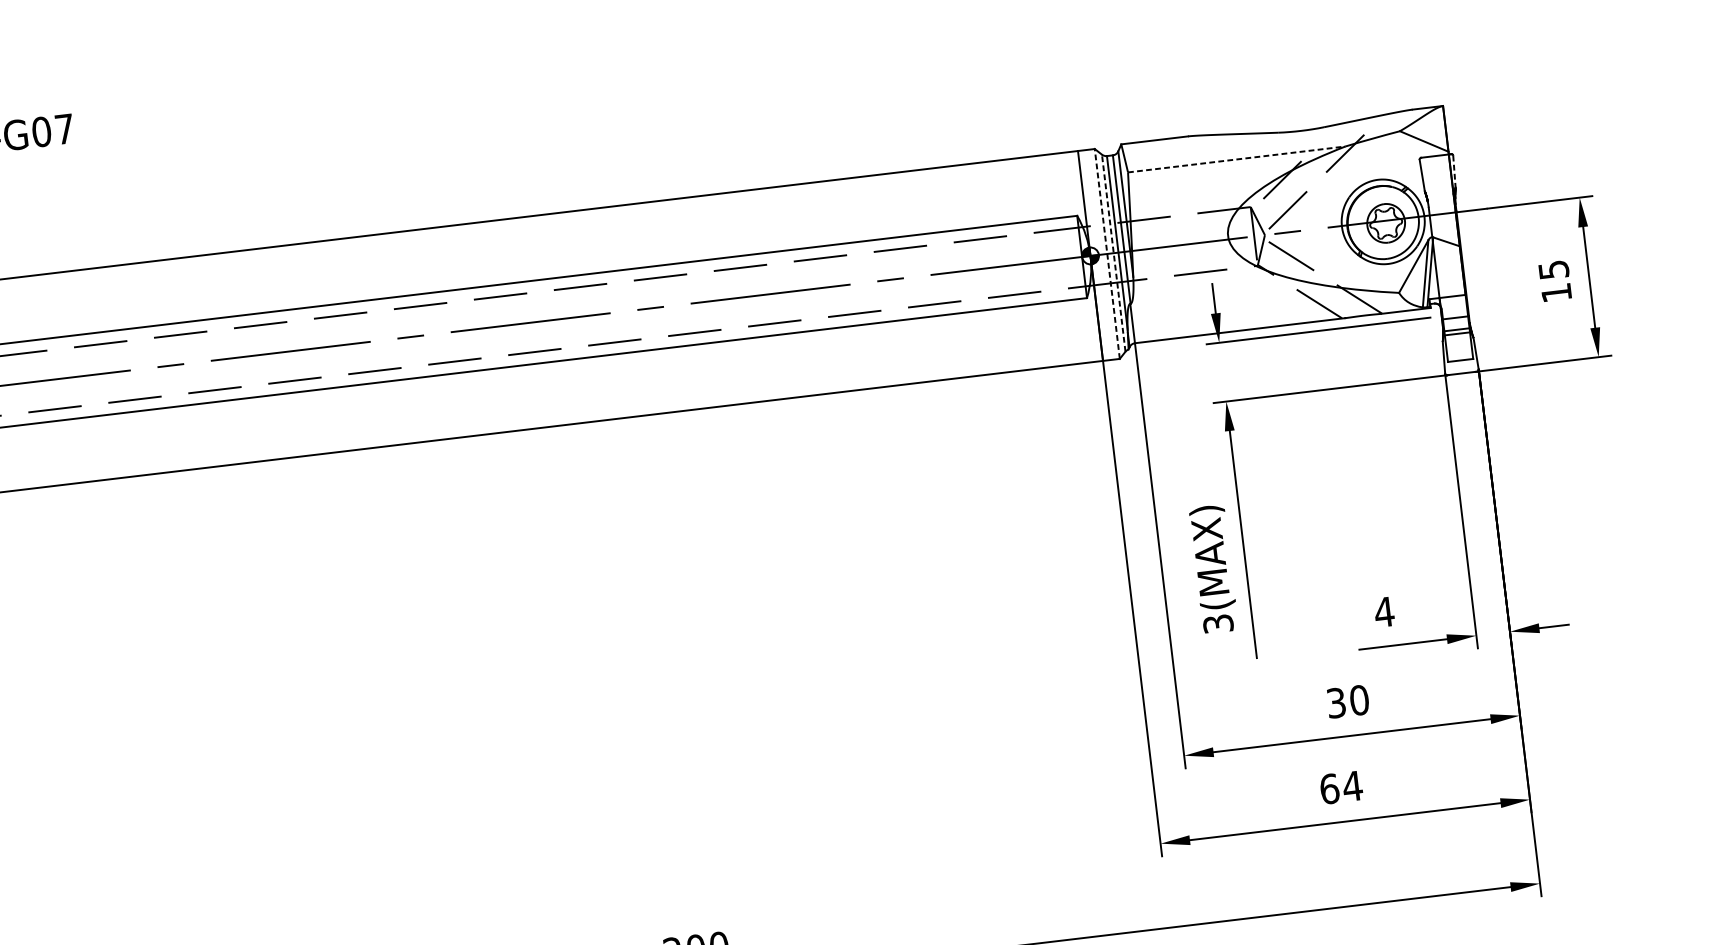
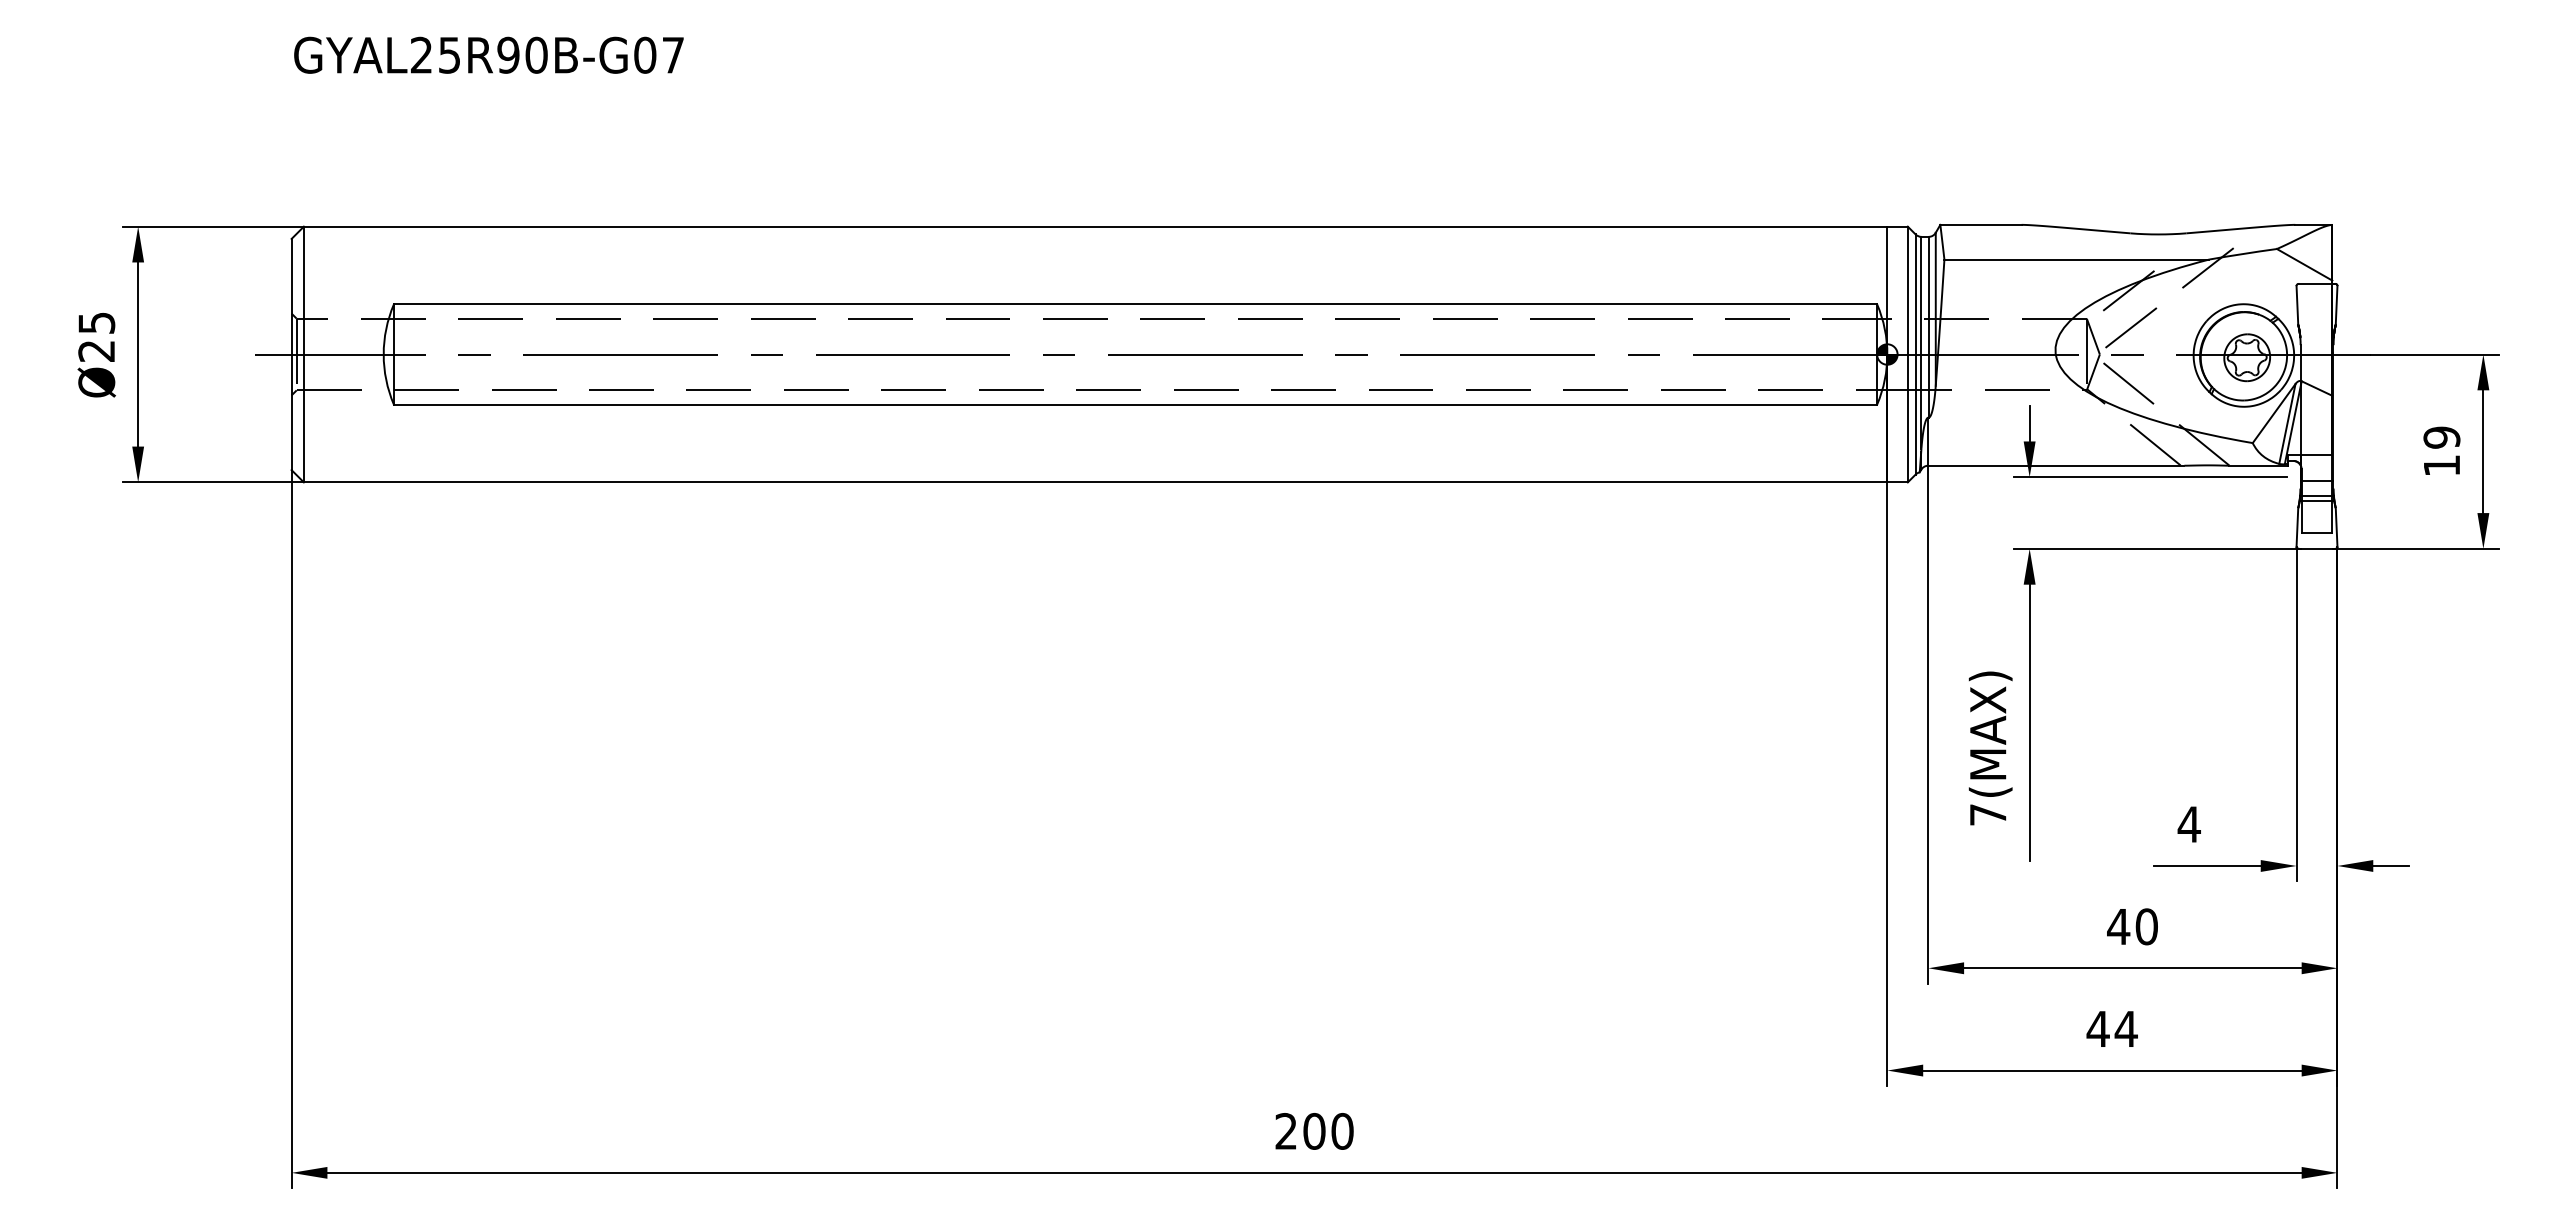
line: (1237, 159) -> (2077, 259), dashed -> solid
line: (1454, 171) -> (2336, 305), dashed -> solid
line: (1107, 253) -> (1907, 354), dashed -> solid
line: (1113, 253) -> (1915, 354), dashed -> solid
text: (1553, 269) -> (2441, 437), 15 -> 19
text: (1217, 623) -> (1987, 814), 3(MAX) -> 7(MAX)
text: (1336, 702) -> (2118, 926), 30 -> 40
text: (1328, 788) -> (2097, 1028), 64 -> 44

